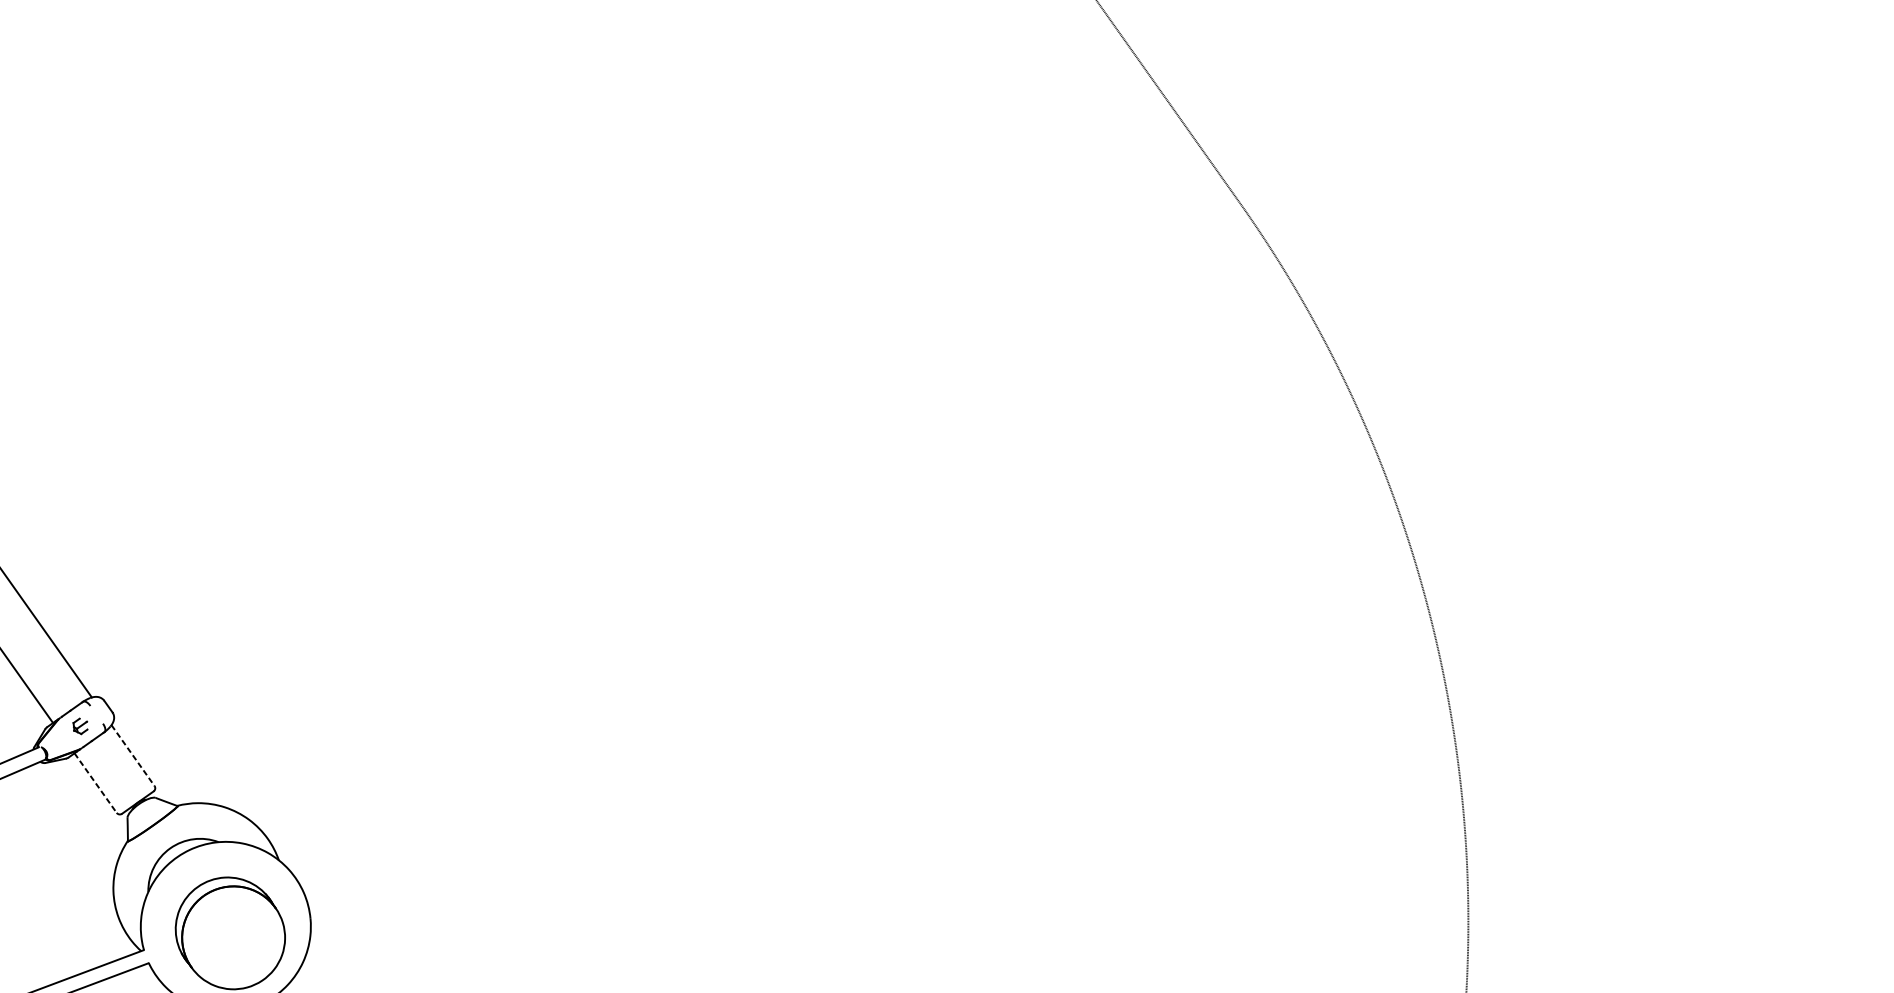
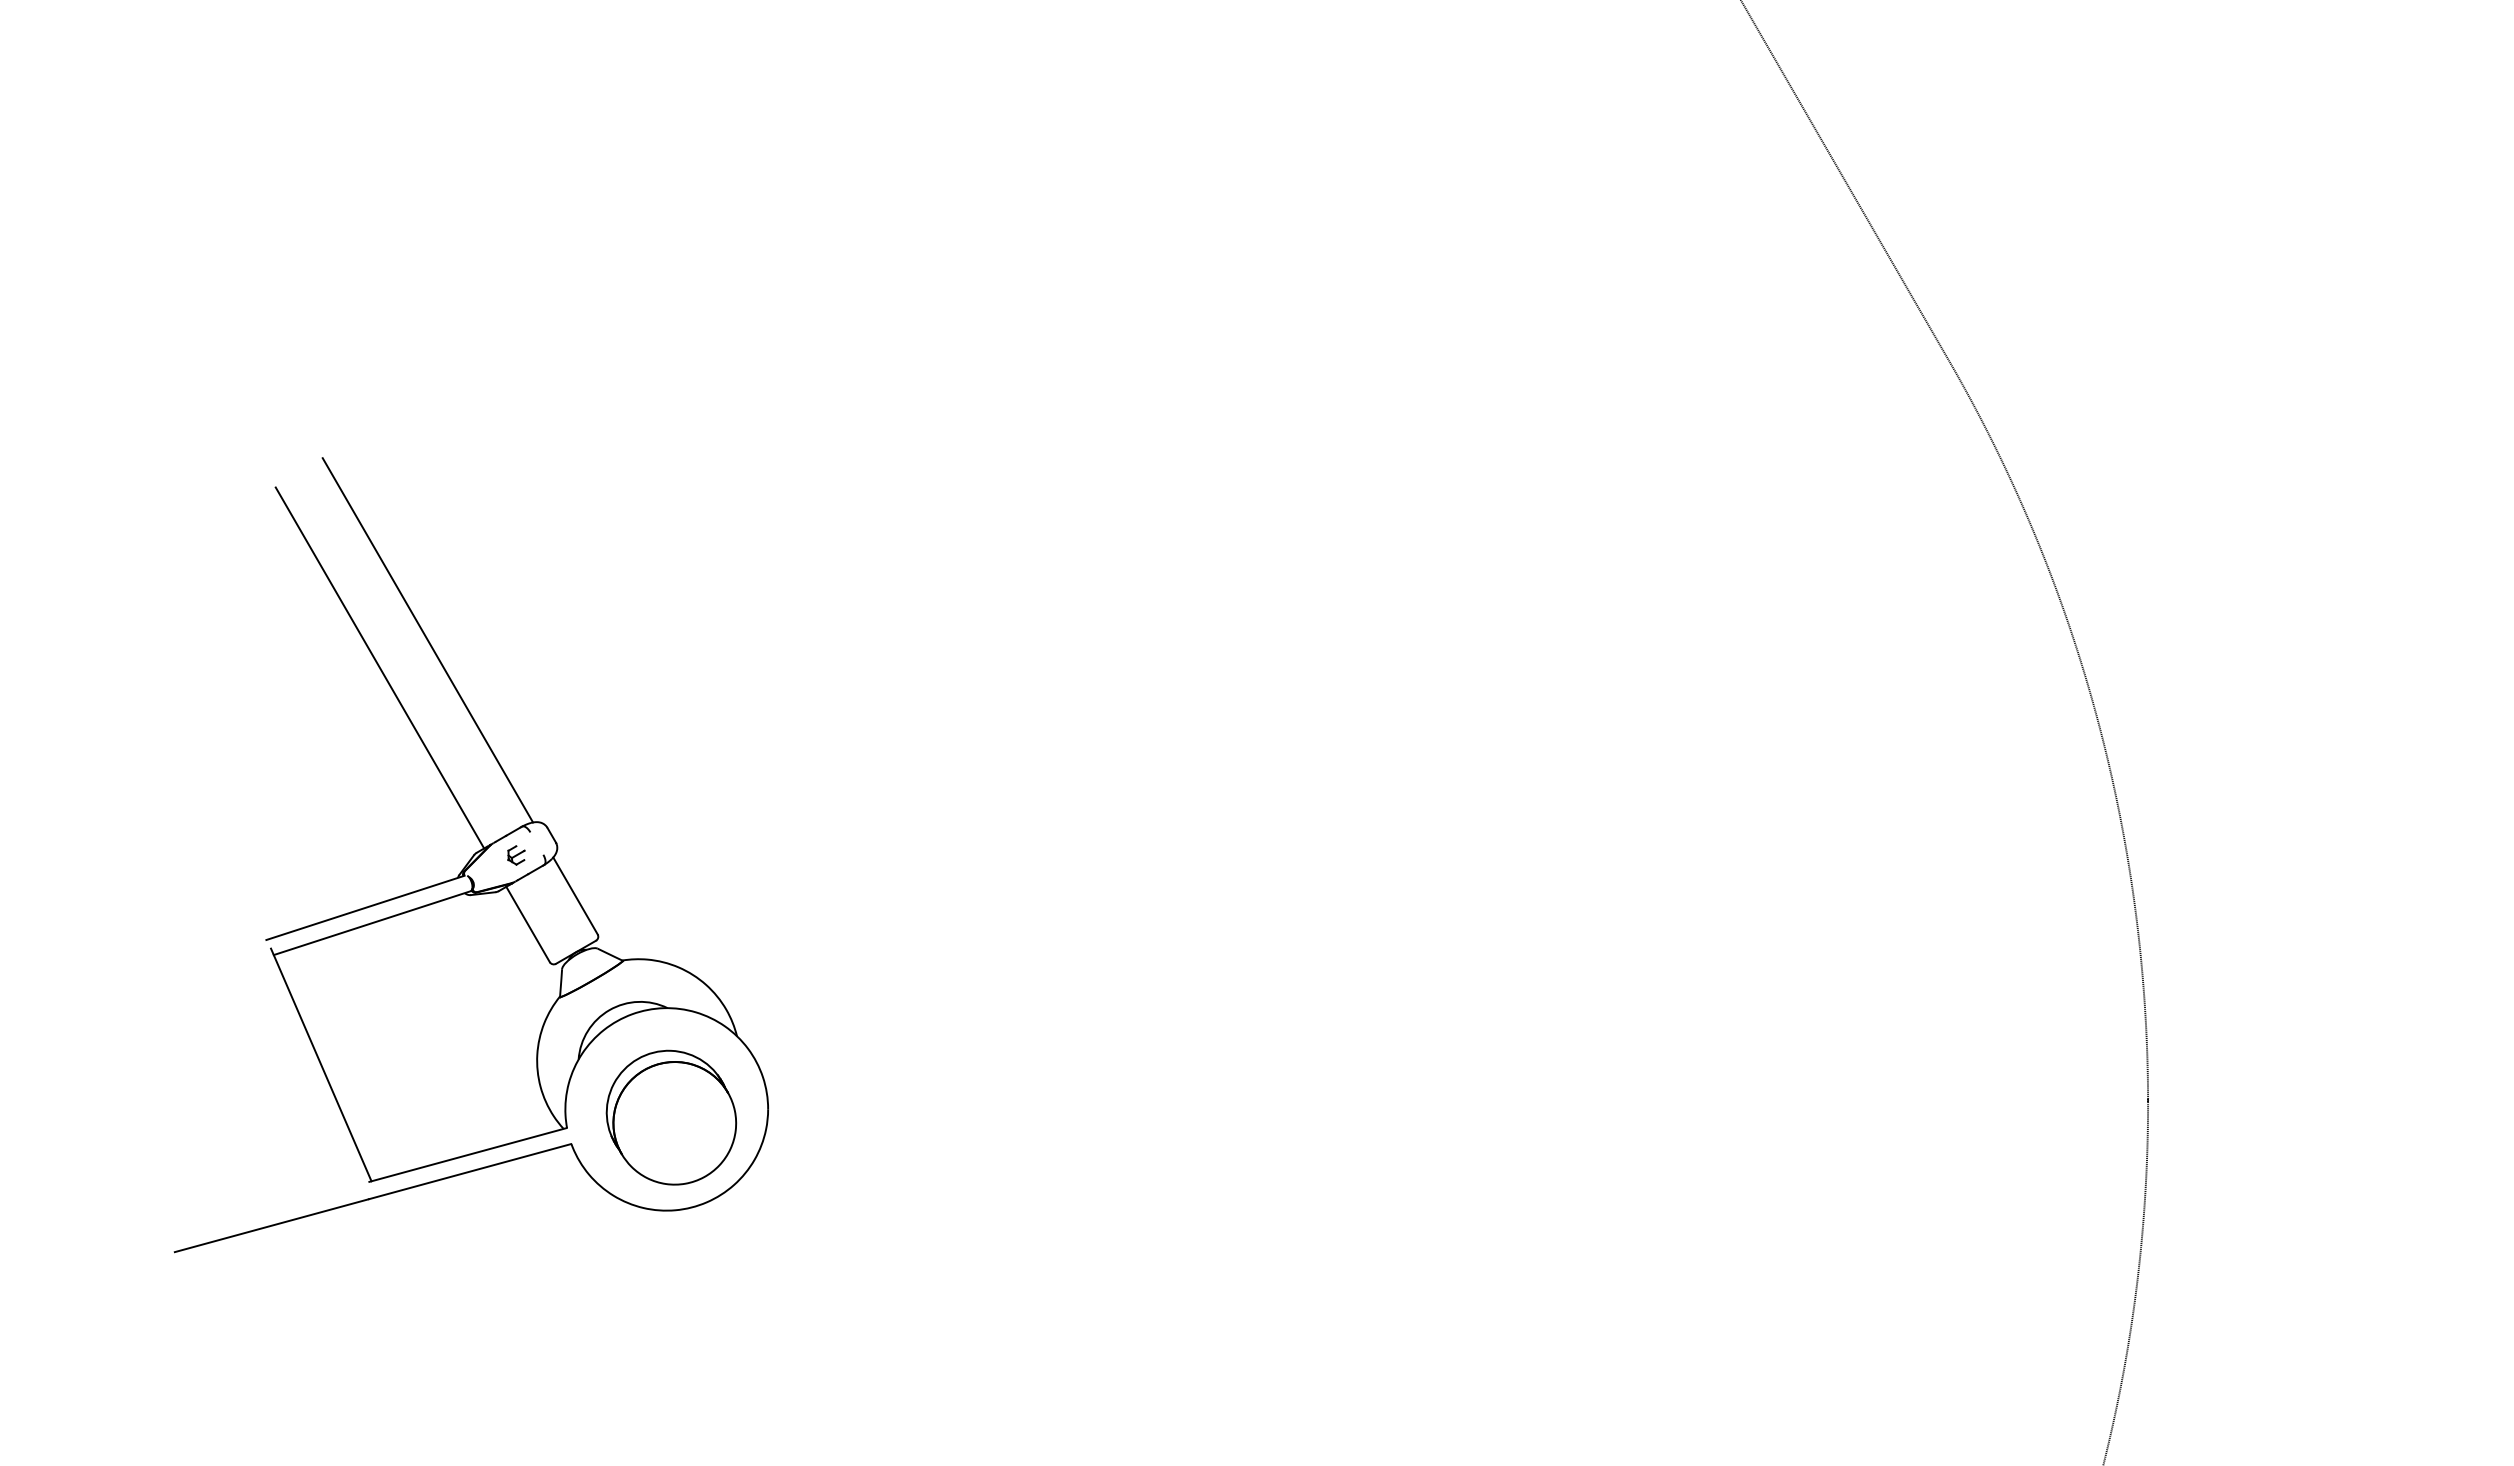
line: (133, 756) -> (575, 896), dashed -> solid
line: (95, 783) -> (528, 924), dashed -> solid

